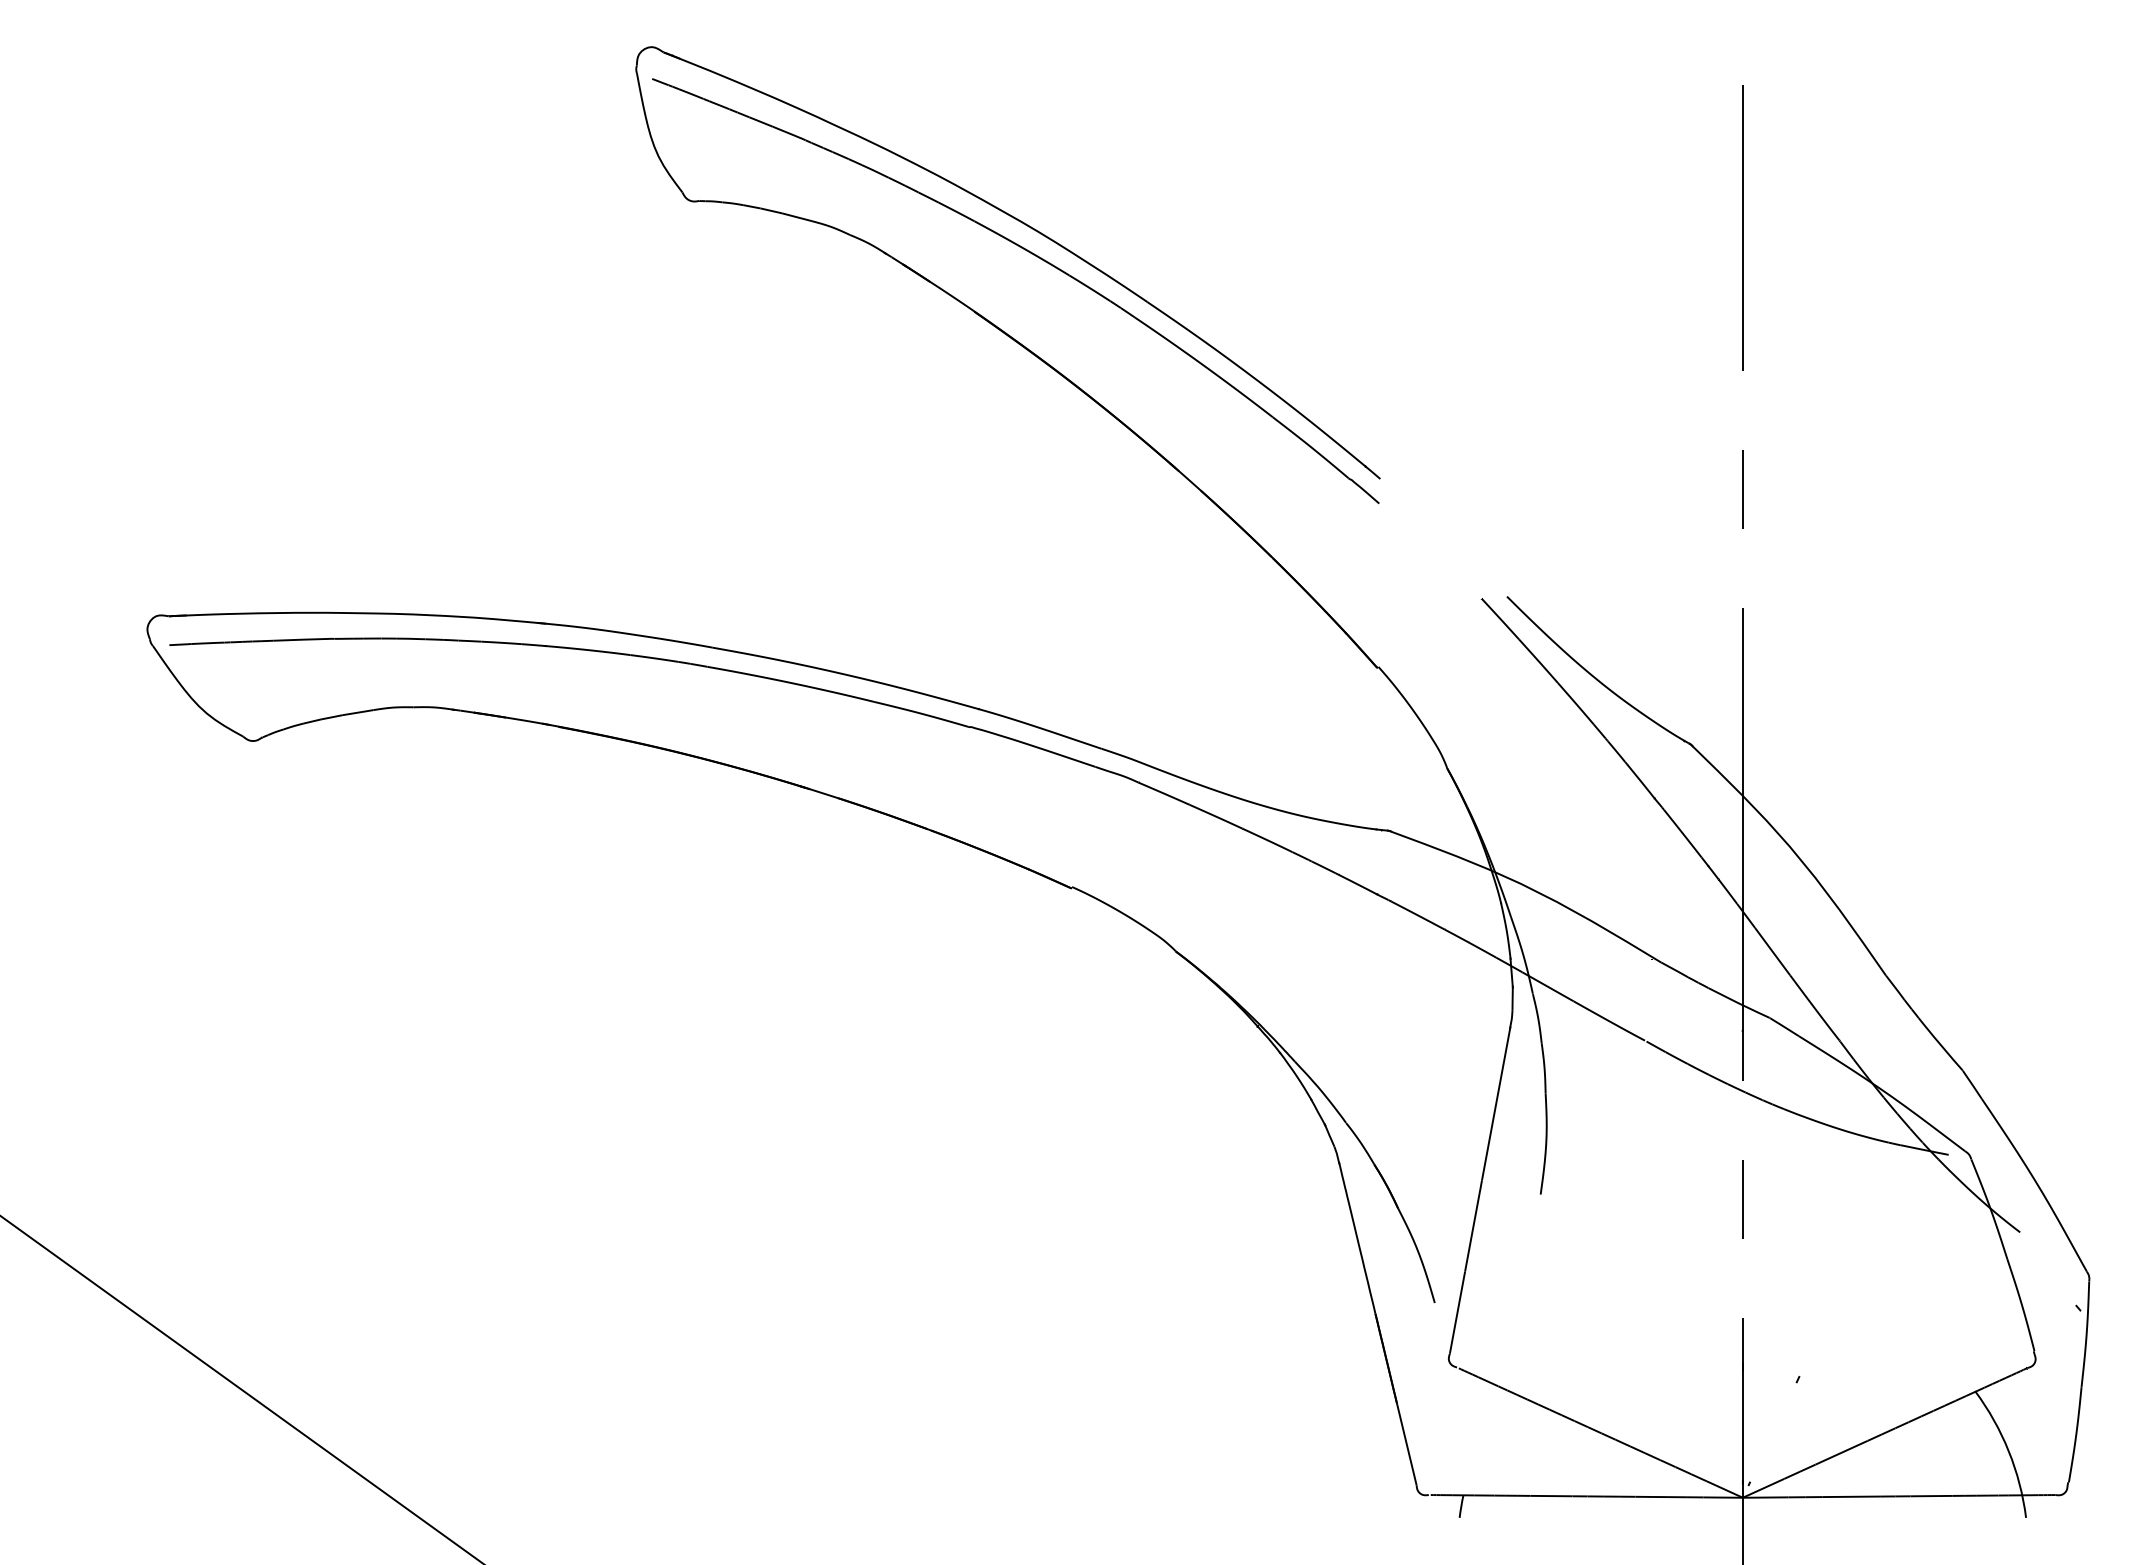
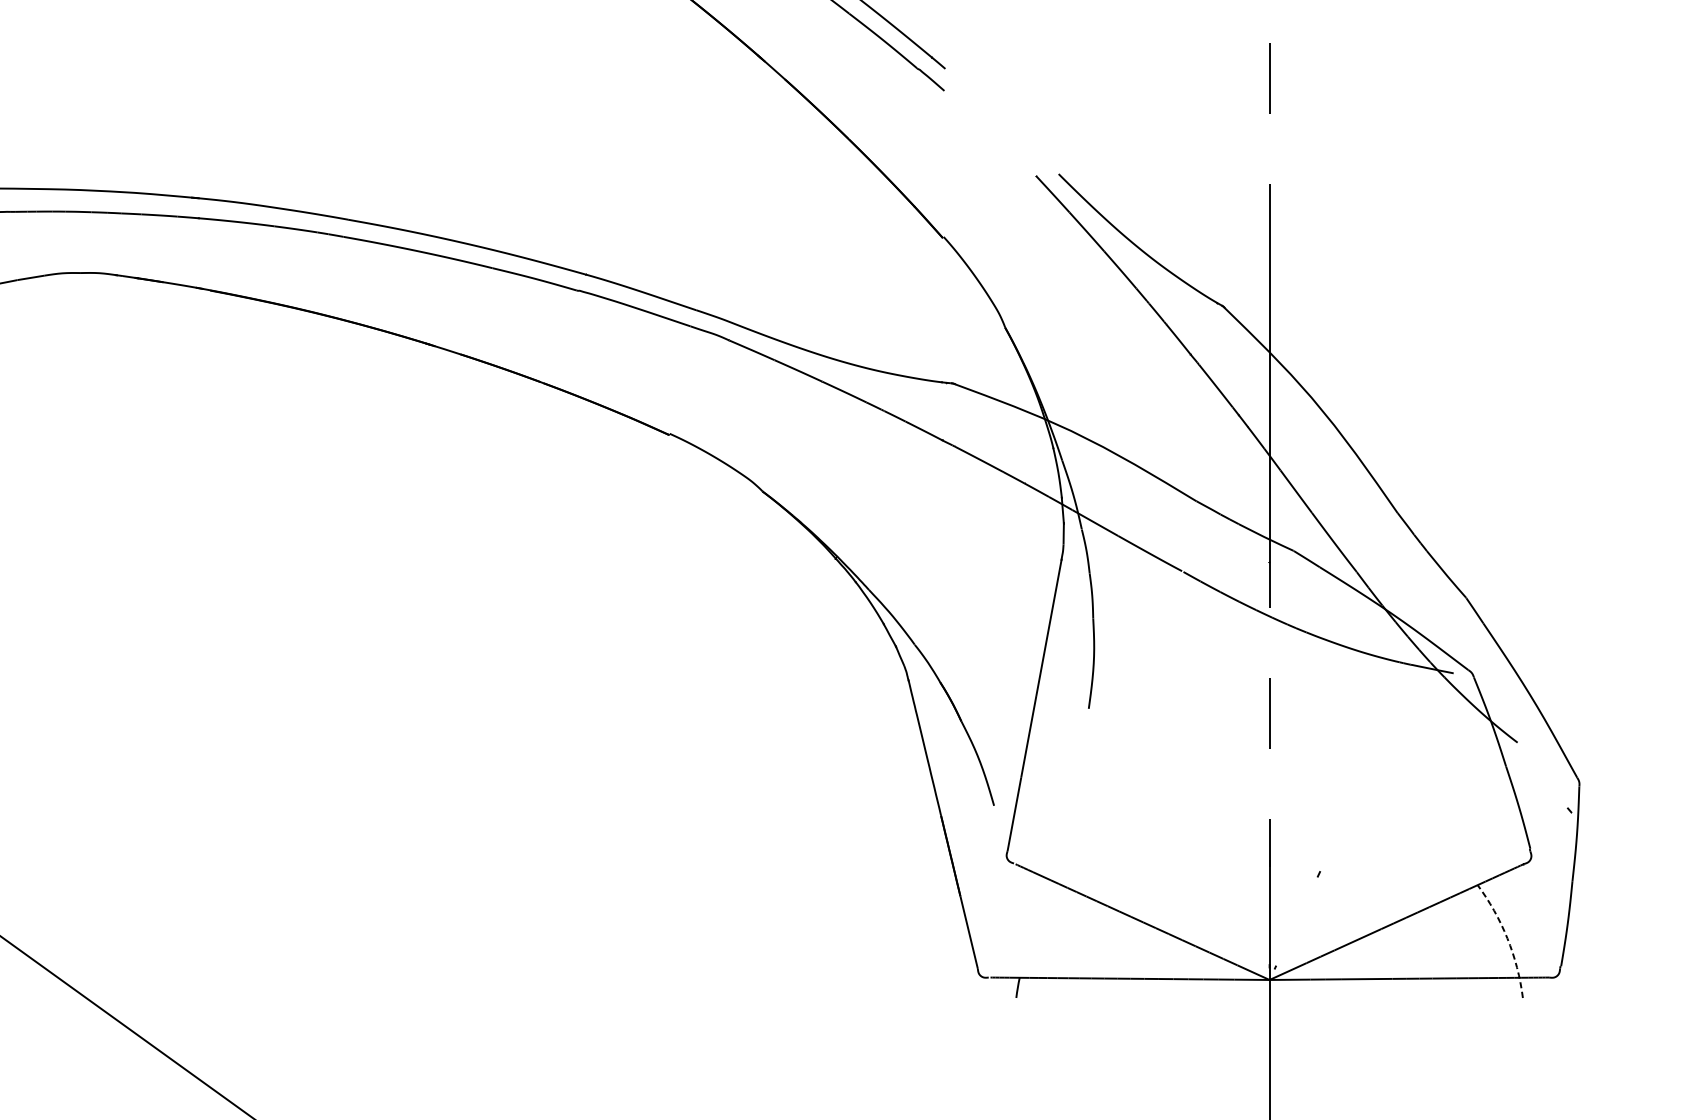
arc: (2008, 1451) -> (1507, 938), solid -> dashed

